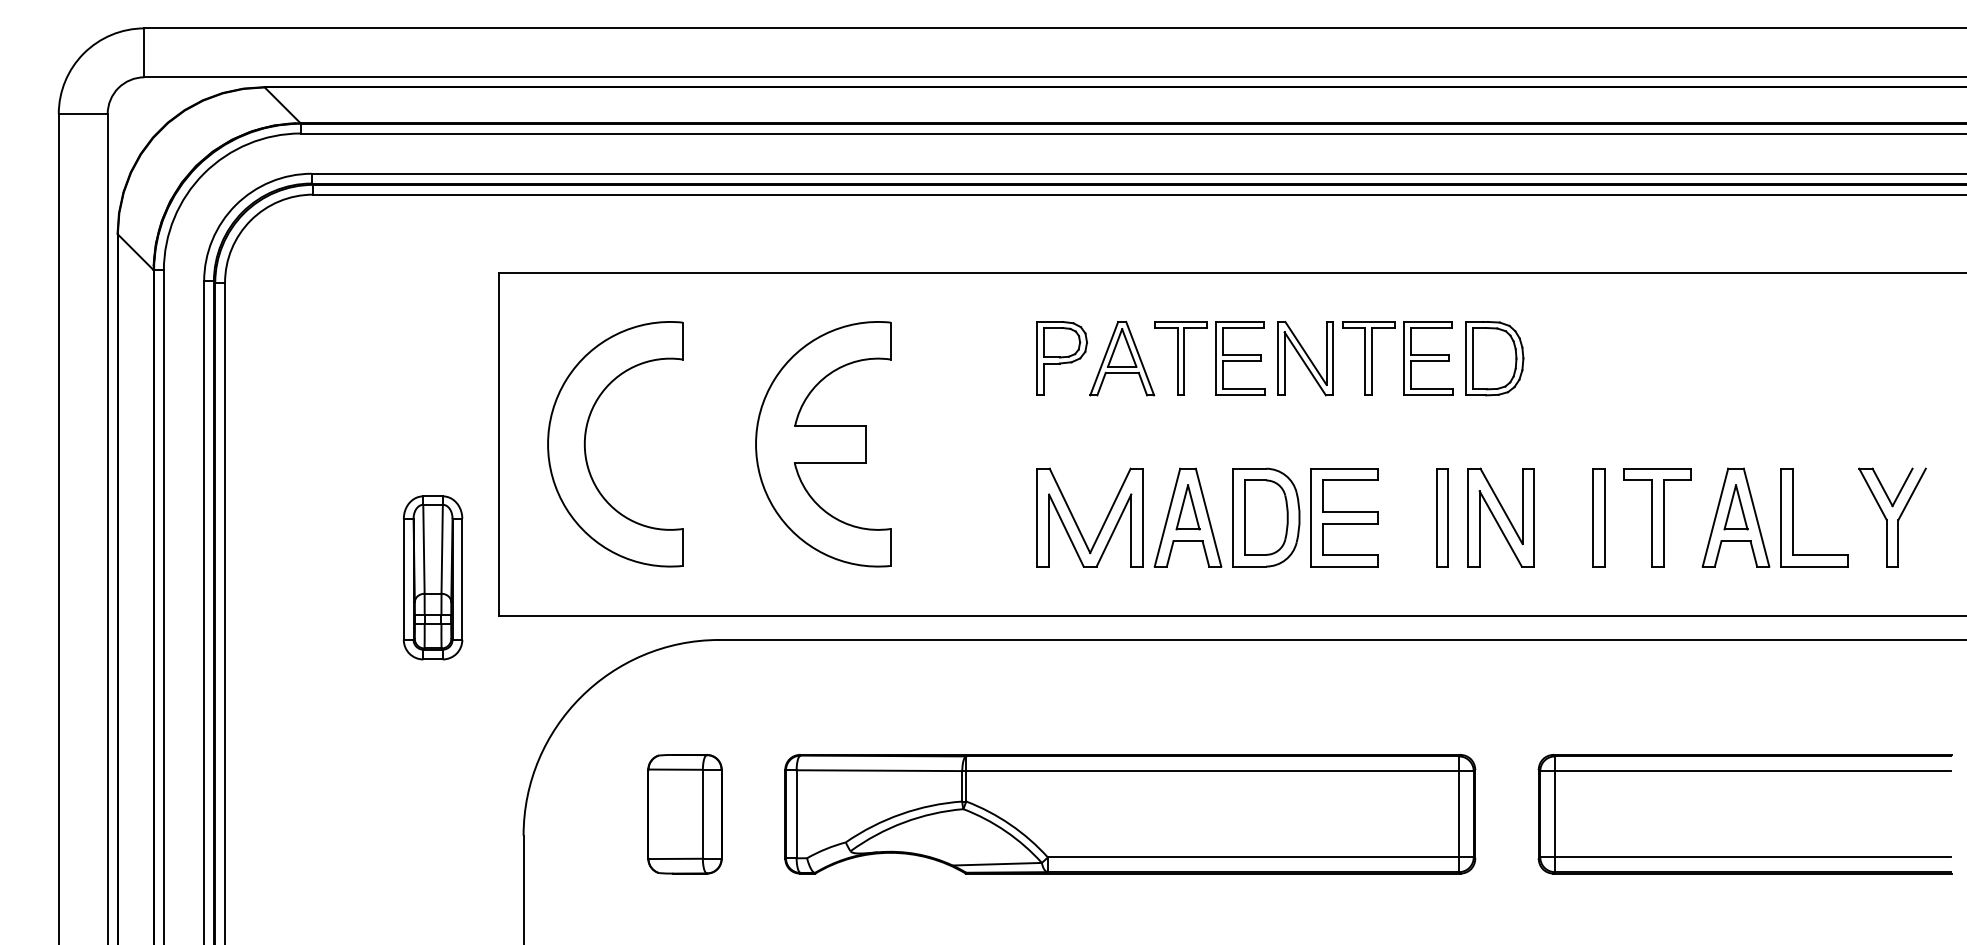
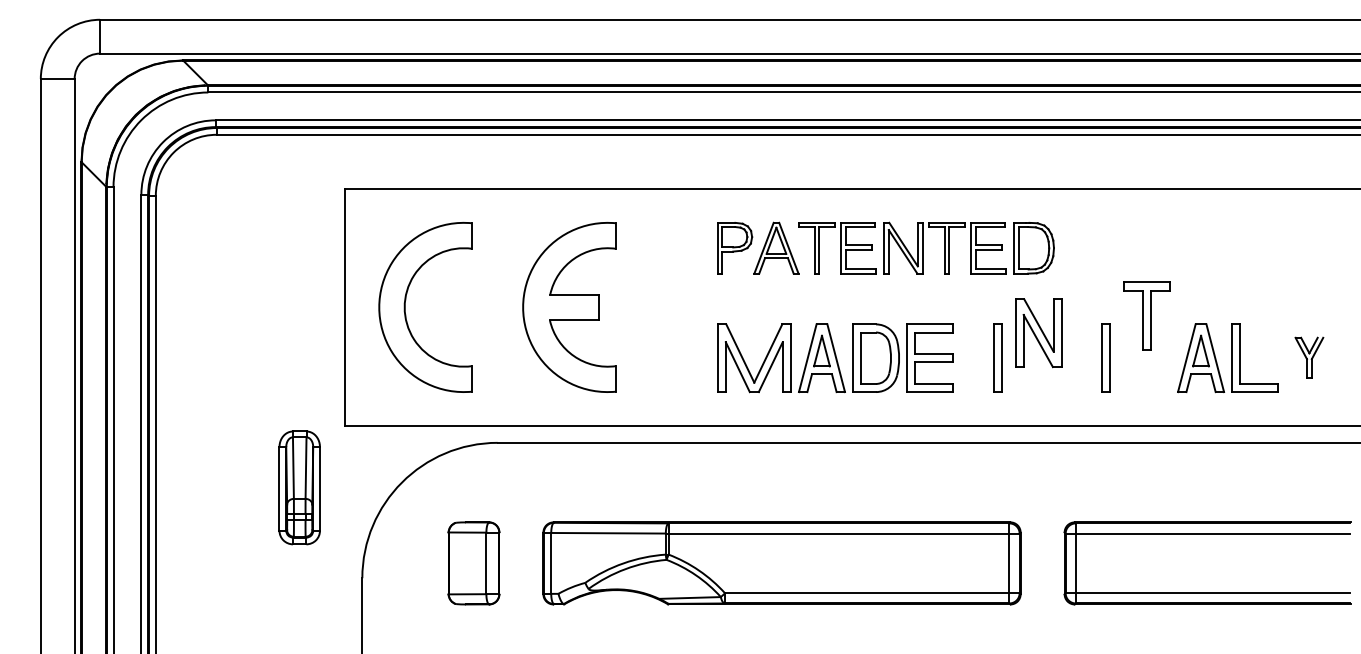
part: (1657, 516) -> (1146, 315), moved
part: (1892, 516) -> (1309, 357), size x0.6
part: (1501, 518) -> (1038, 333), moved
part: (432, 577) -> (299, 487), moved

